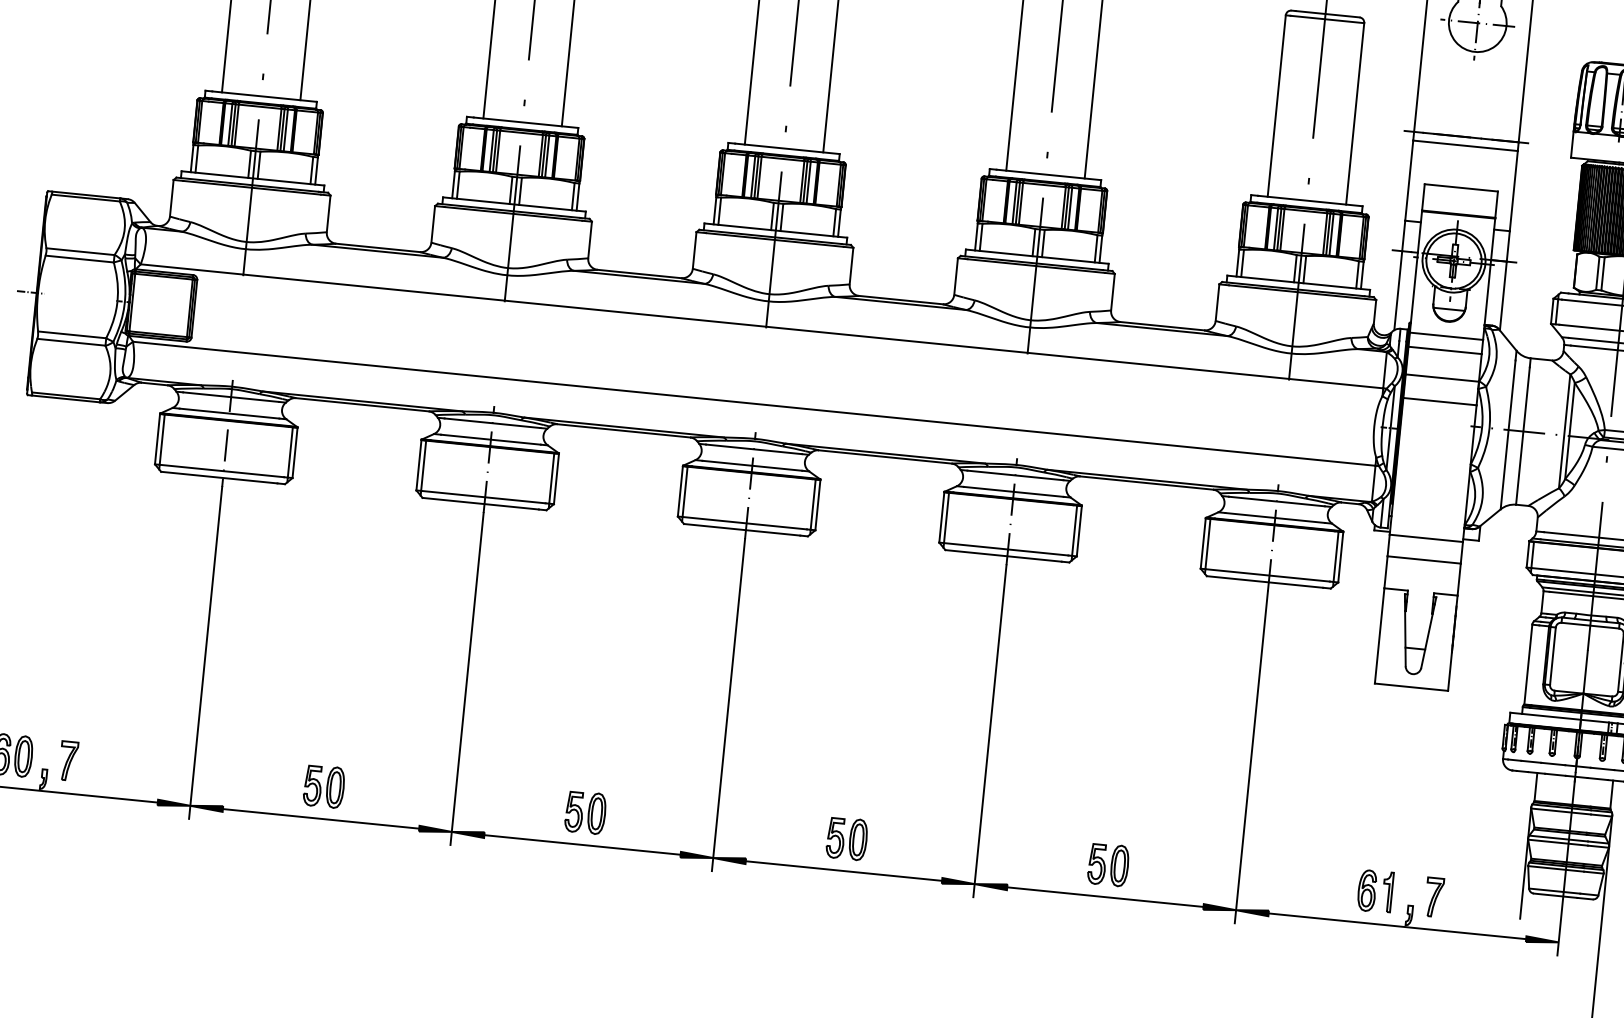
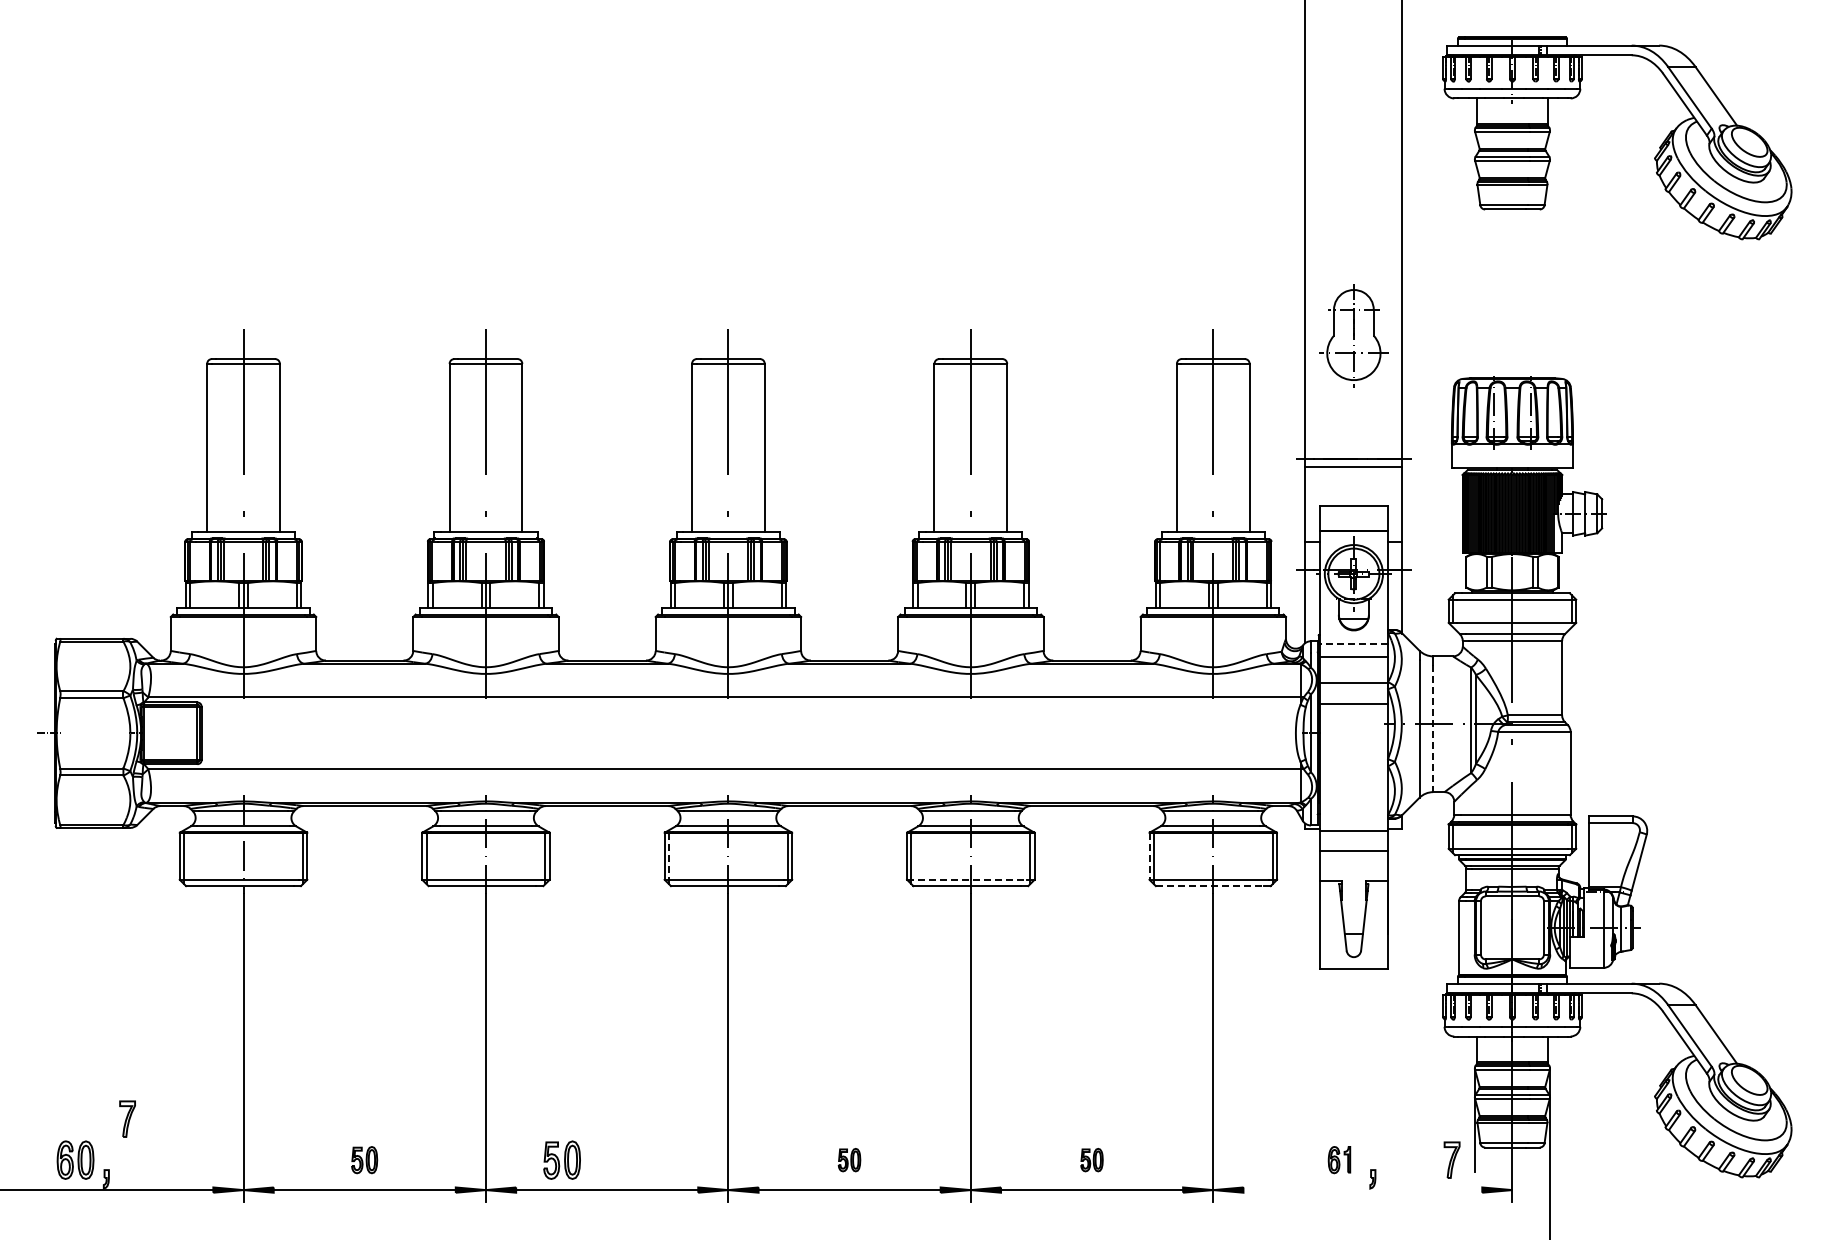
line: (1446, 335) -> (1353, 643), solid -> dashed
line: (1523, 436) -> (1433, 728), solid -> dashed
line: (685, 491) -> (669, 856), solid -> dashed
line: (1203, 543) -> (1149, 856), solid -> dashed
line: (1003, 548) -> (966, 879), solid -> dashed
line: (1264, 582) -> (1209, 886), solid -> dashed
part: (68, 760) -> (127, 1118), moved
part: (324, 785) -> (364, 1159), size x0.7
part: (585, 811) -> (561, 1159), moved
part: (847, 838) -> (849, 1159), size x0.6
part: (1108, 864) -> (1091, 1159), size x0.6
part: (1375, 890) -> (1339, 1159), size x0.7
part: (1433, 896) -> (1451, 1159), moved
line: (1396, 926) -> (1362, 1190), removed

